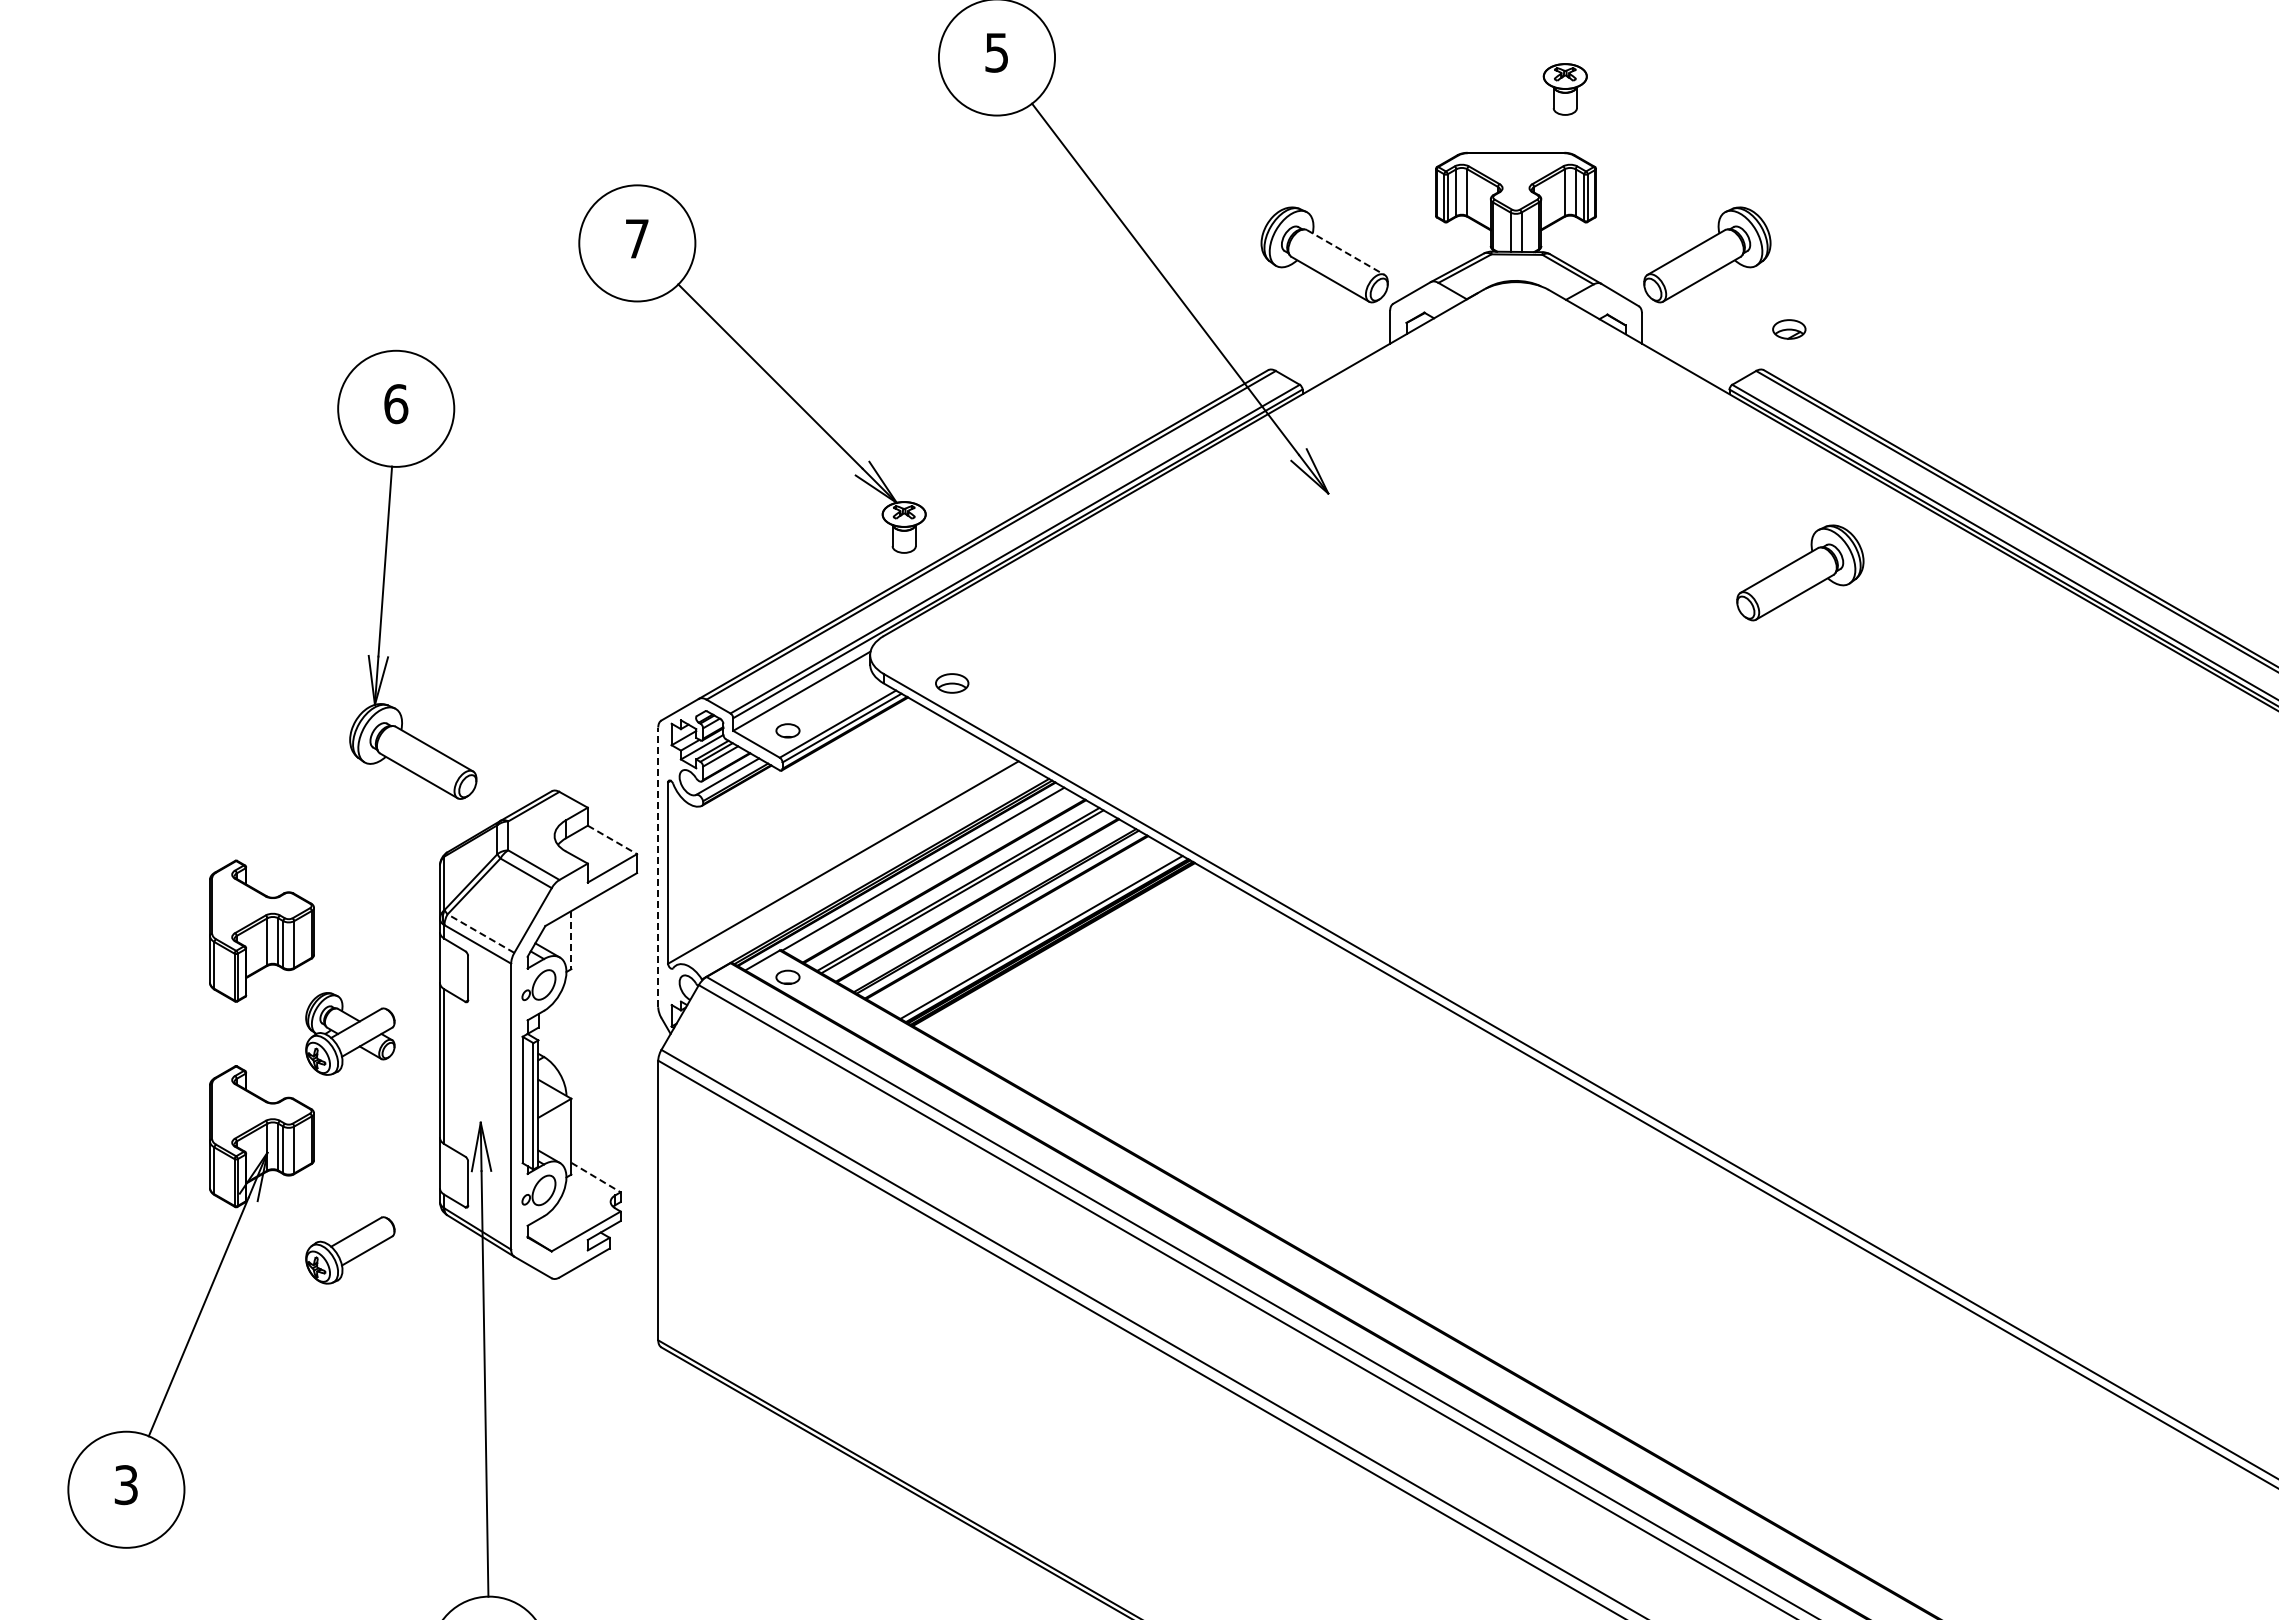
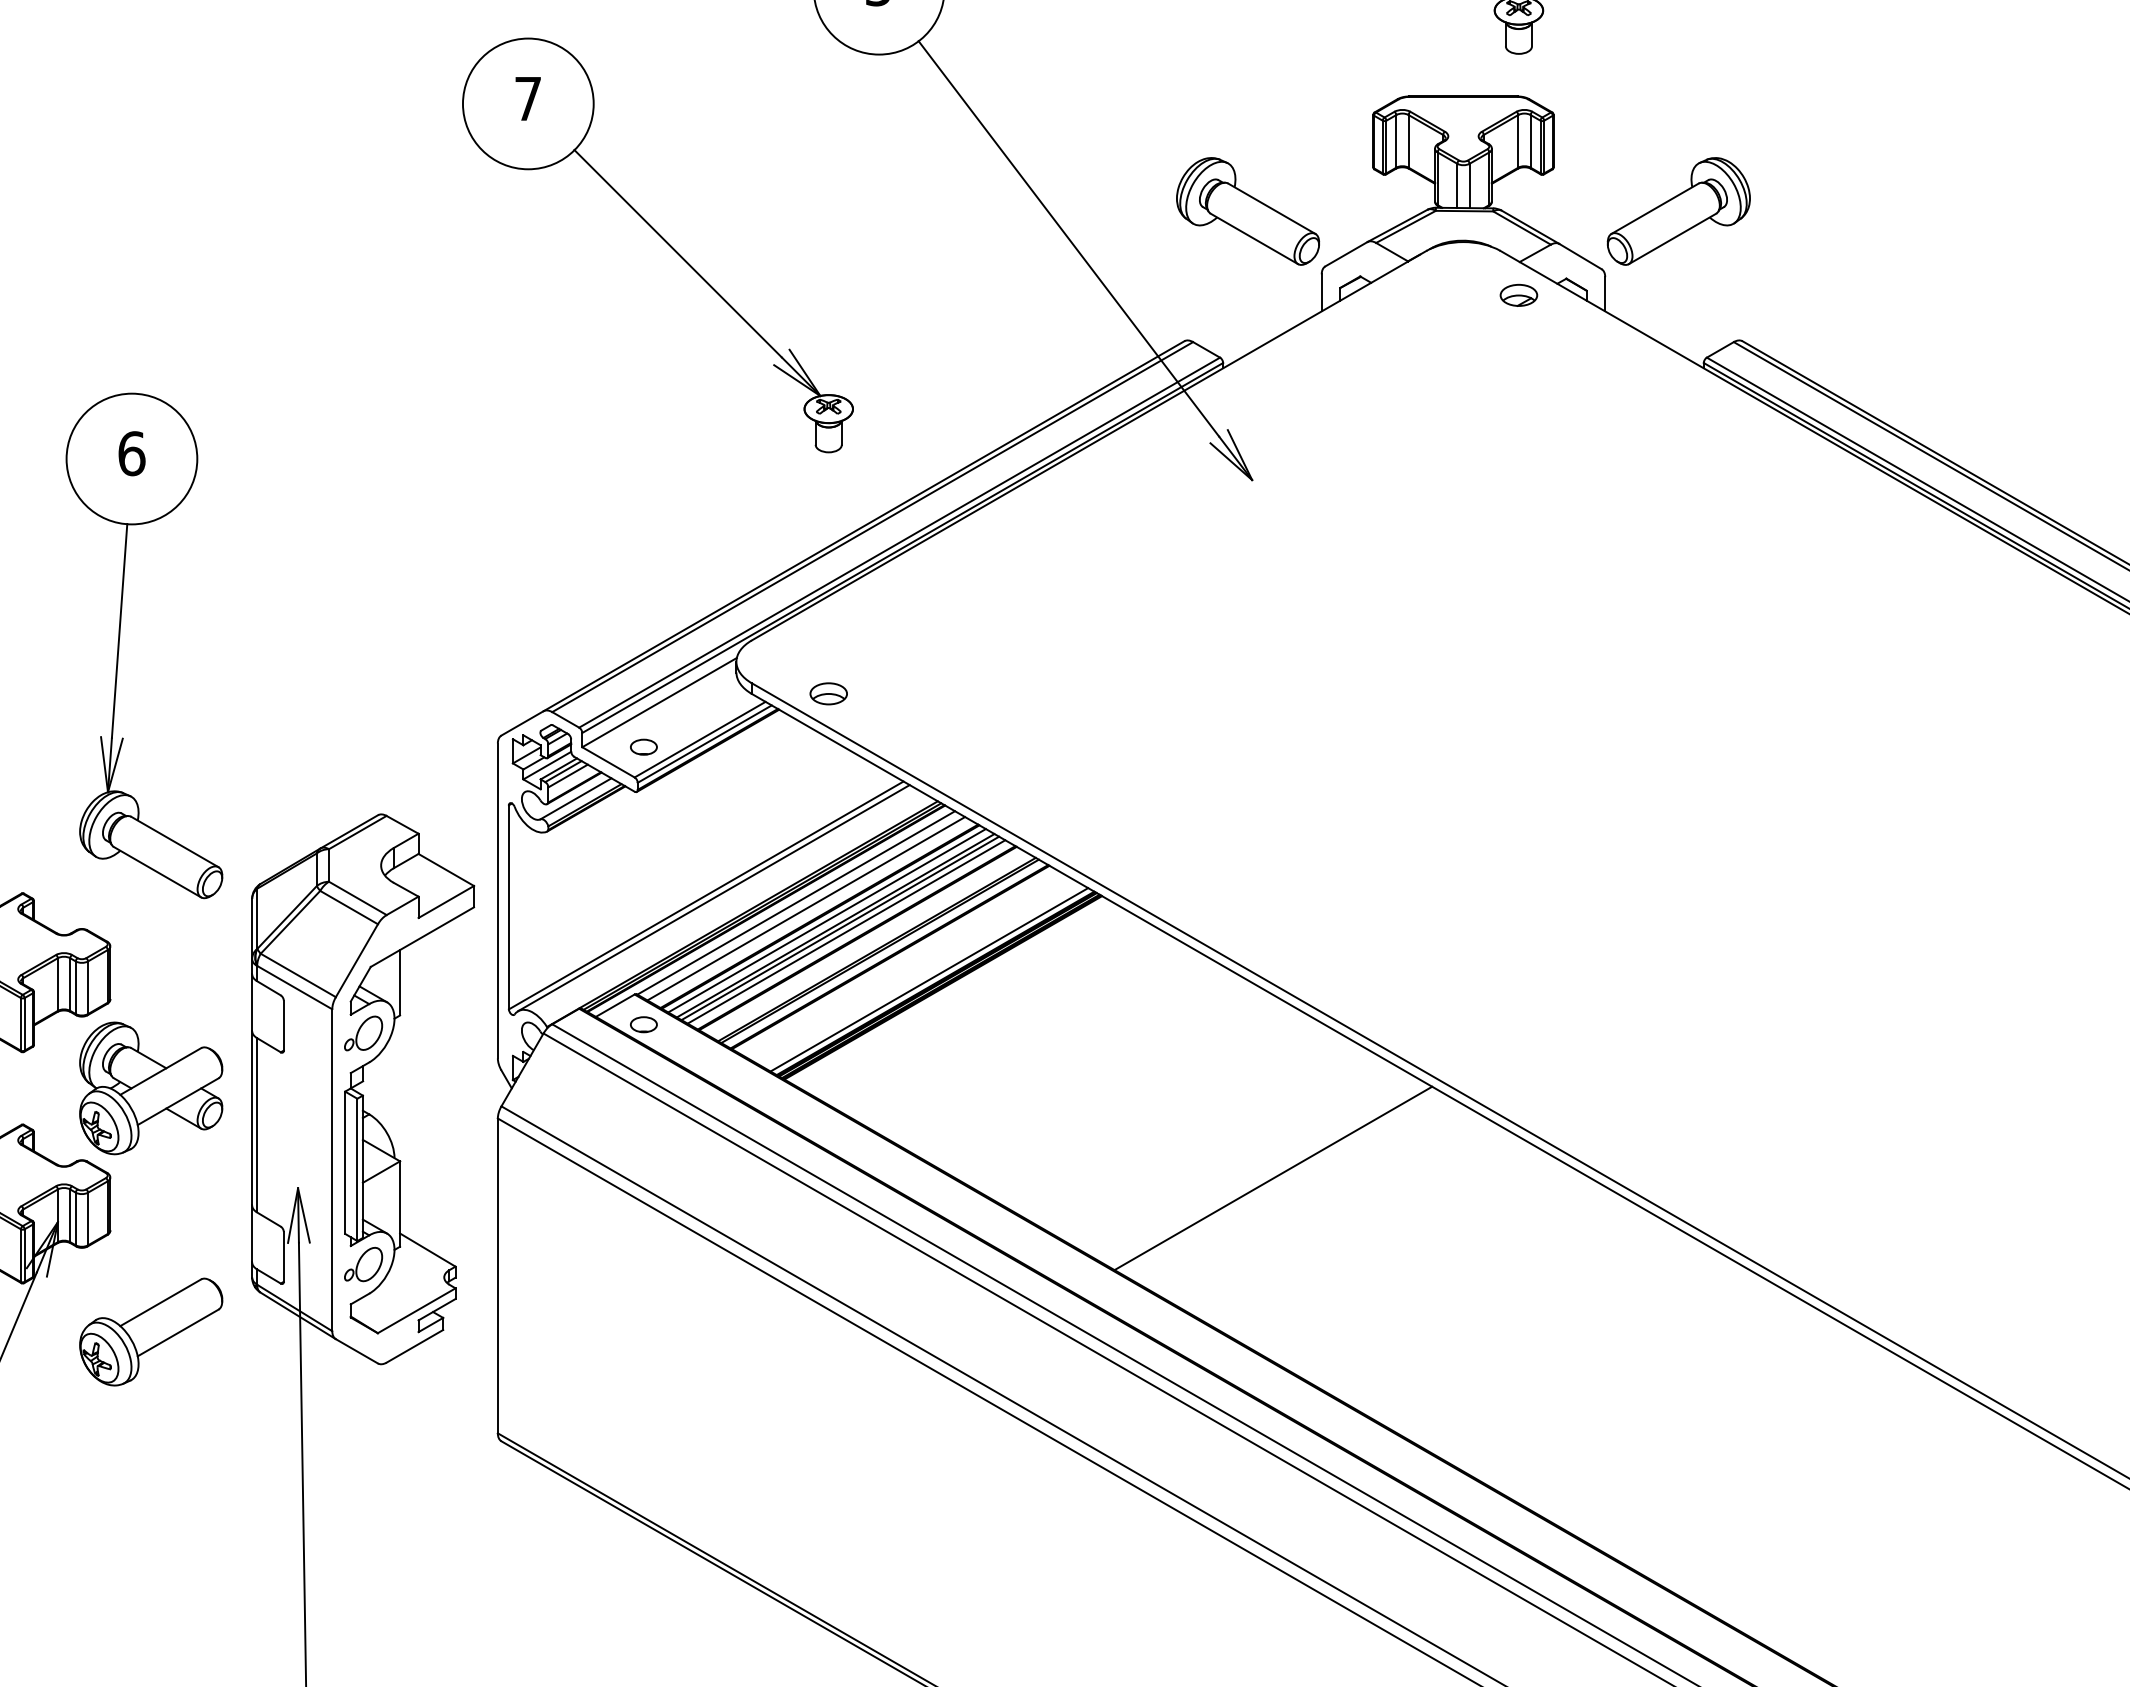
line: (1345, 252) -> (1271, 208), dashed -> solid
part: (1789, 329) -> (1519, 295), moved
part: (756, 363) -> (662, 239), moved
part: (1800, 572) -> (1783, 568), removed
part: (385, 574) -> (119, 645), moved
line: (612, 840) -> (446, 870), dashed -> solid
line: (850, 864) -> (714, 897), added
line: (658, 867) -> (498, 901), dashed -> solid
line: (932, 873) -> (806, 907), added
line: (950, 884) -> (826, 920), added
line: (967, 894) -> (845, 931), added
line: (481, 933) -> (298, 975), dashed -> solid
line: (571, 940) -> (400, 983), dashed -> solid
part: (350, 1033) -> (151, 1087), size x1.43
line: (1347, 1113) -> (1273, 1177), added
line: (596, 1177) -> (428, 1250), dashed -> solid
part: (350, 1250) -> (151, 1332), size x1.43

